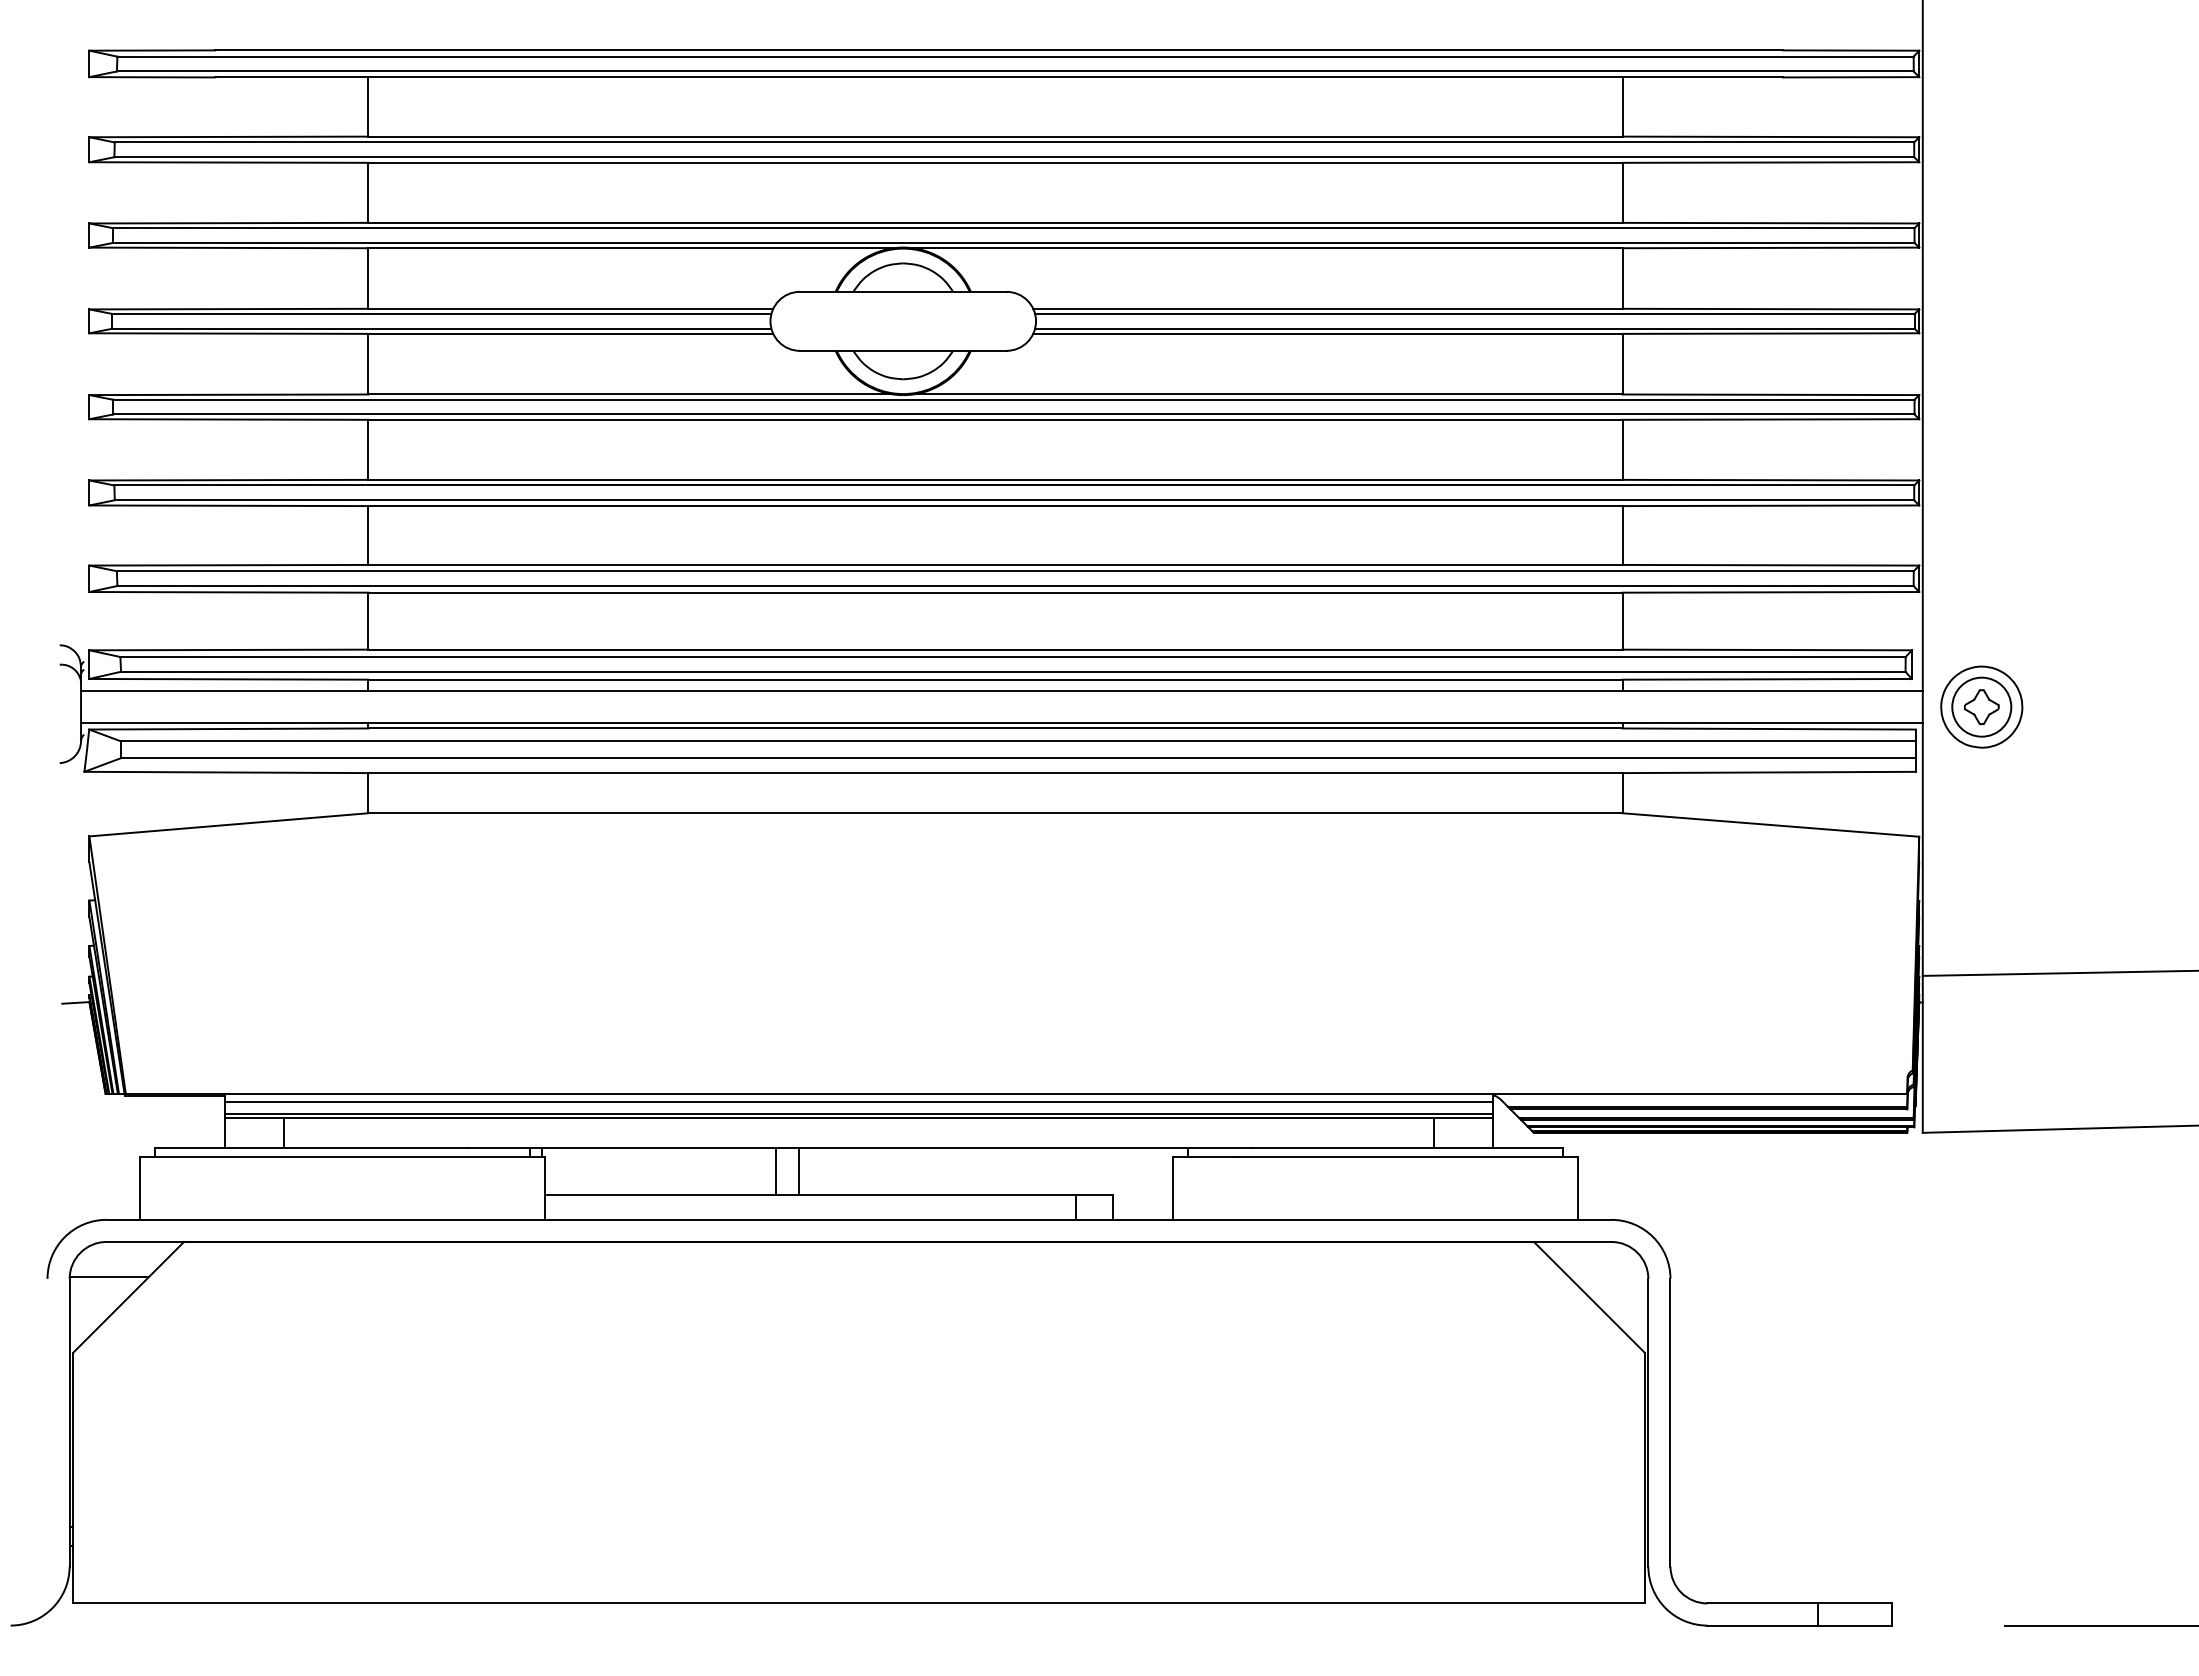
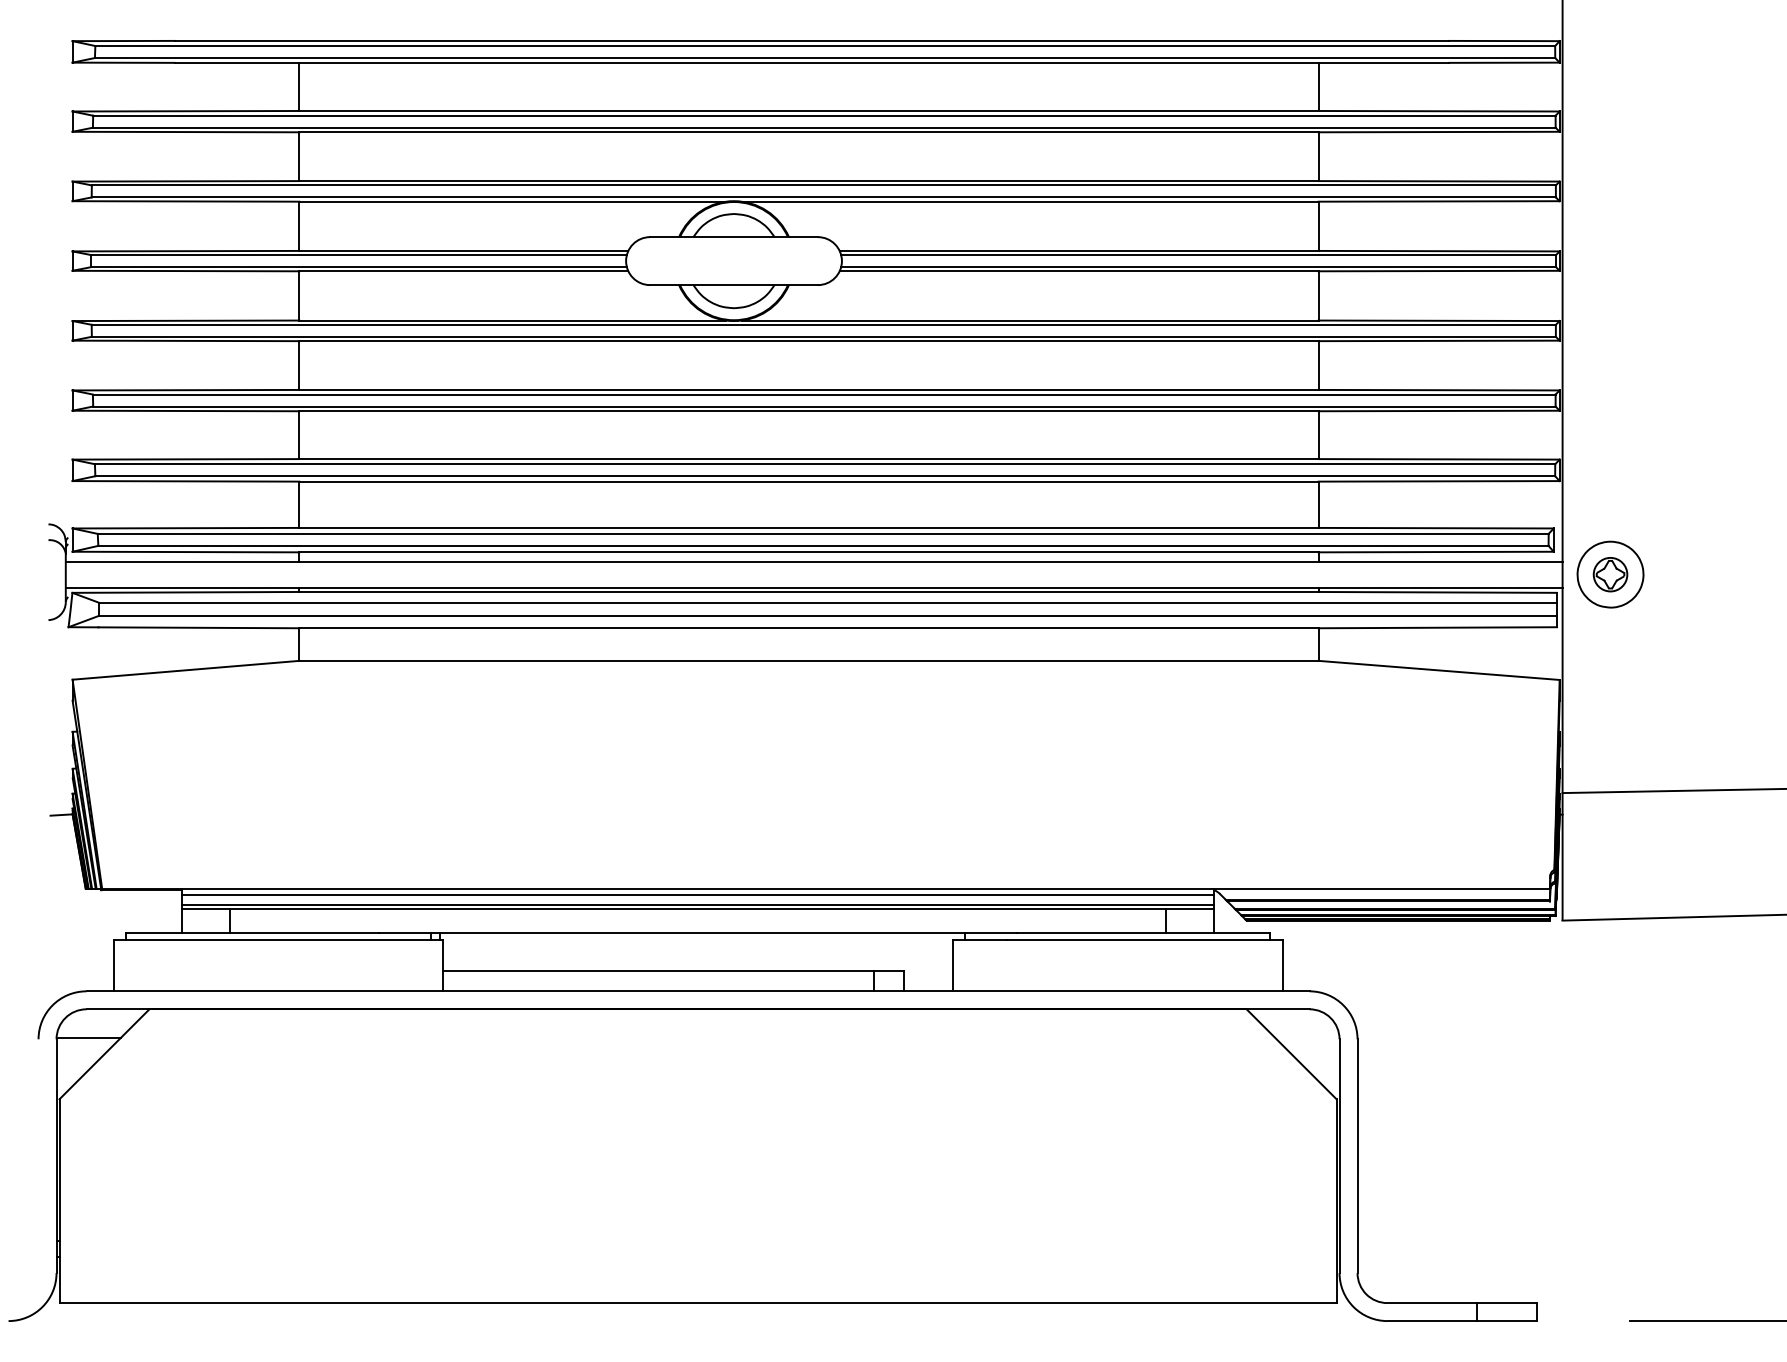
circle: (1981, 706) -> (1610, 574), size x0.7
line: (776, 1170) -> (630, 951), removed
line: (799, 1170) -> (649, 951), removed

